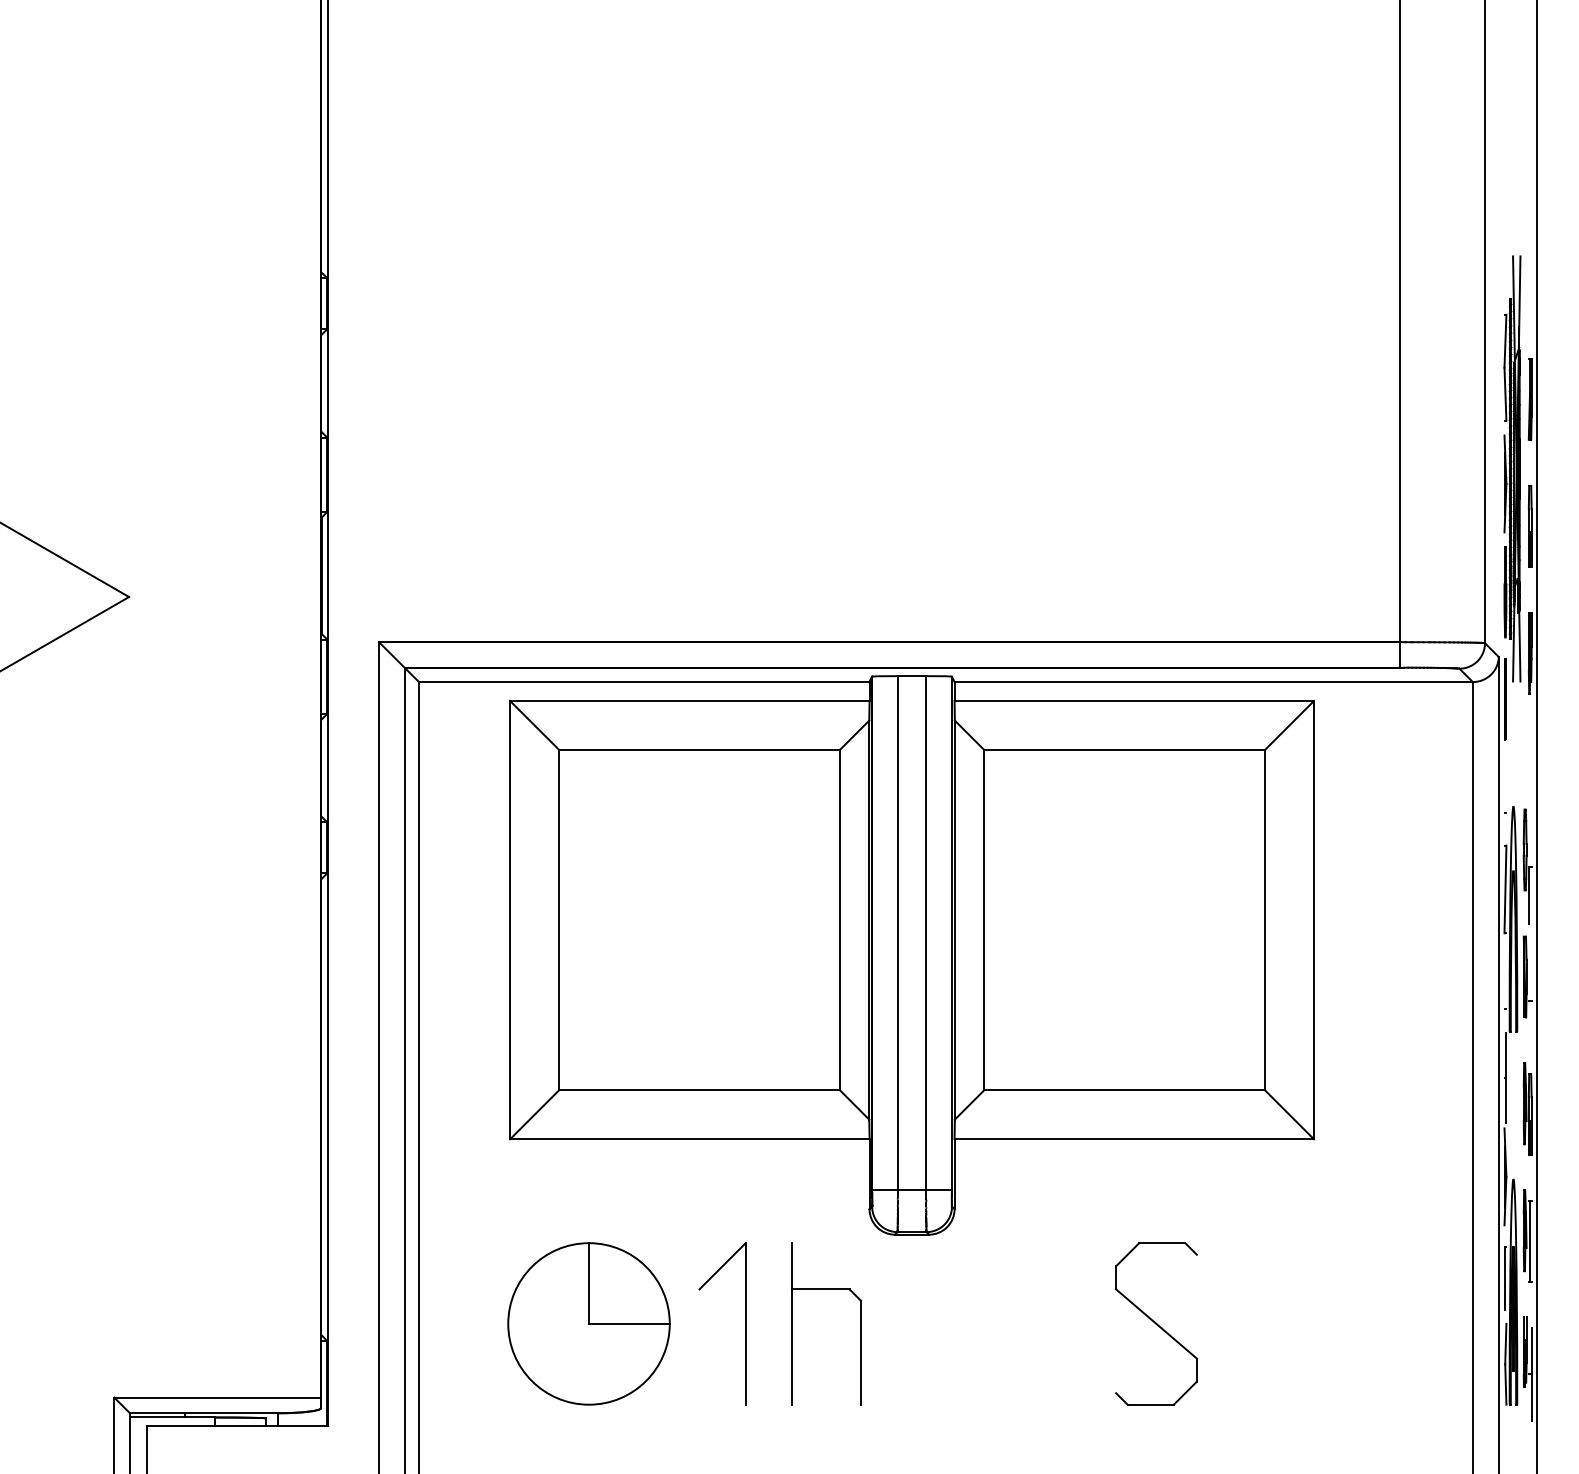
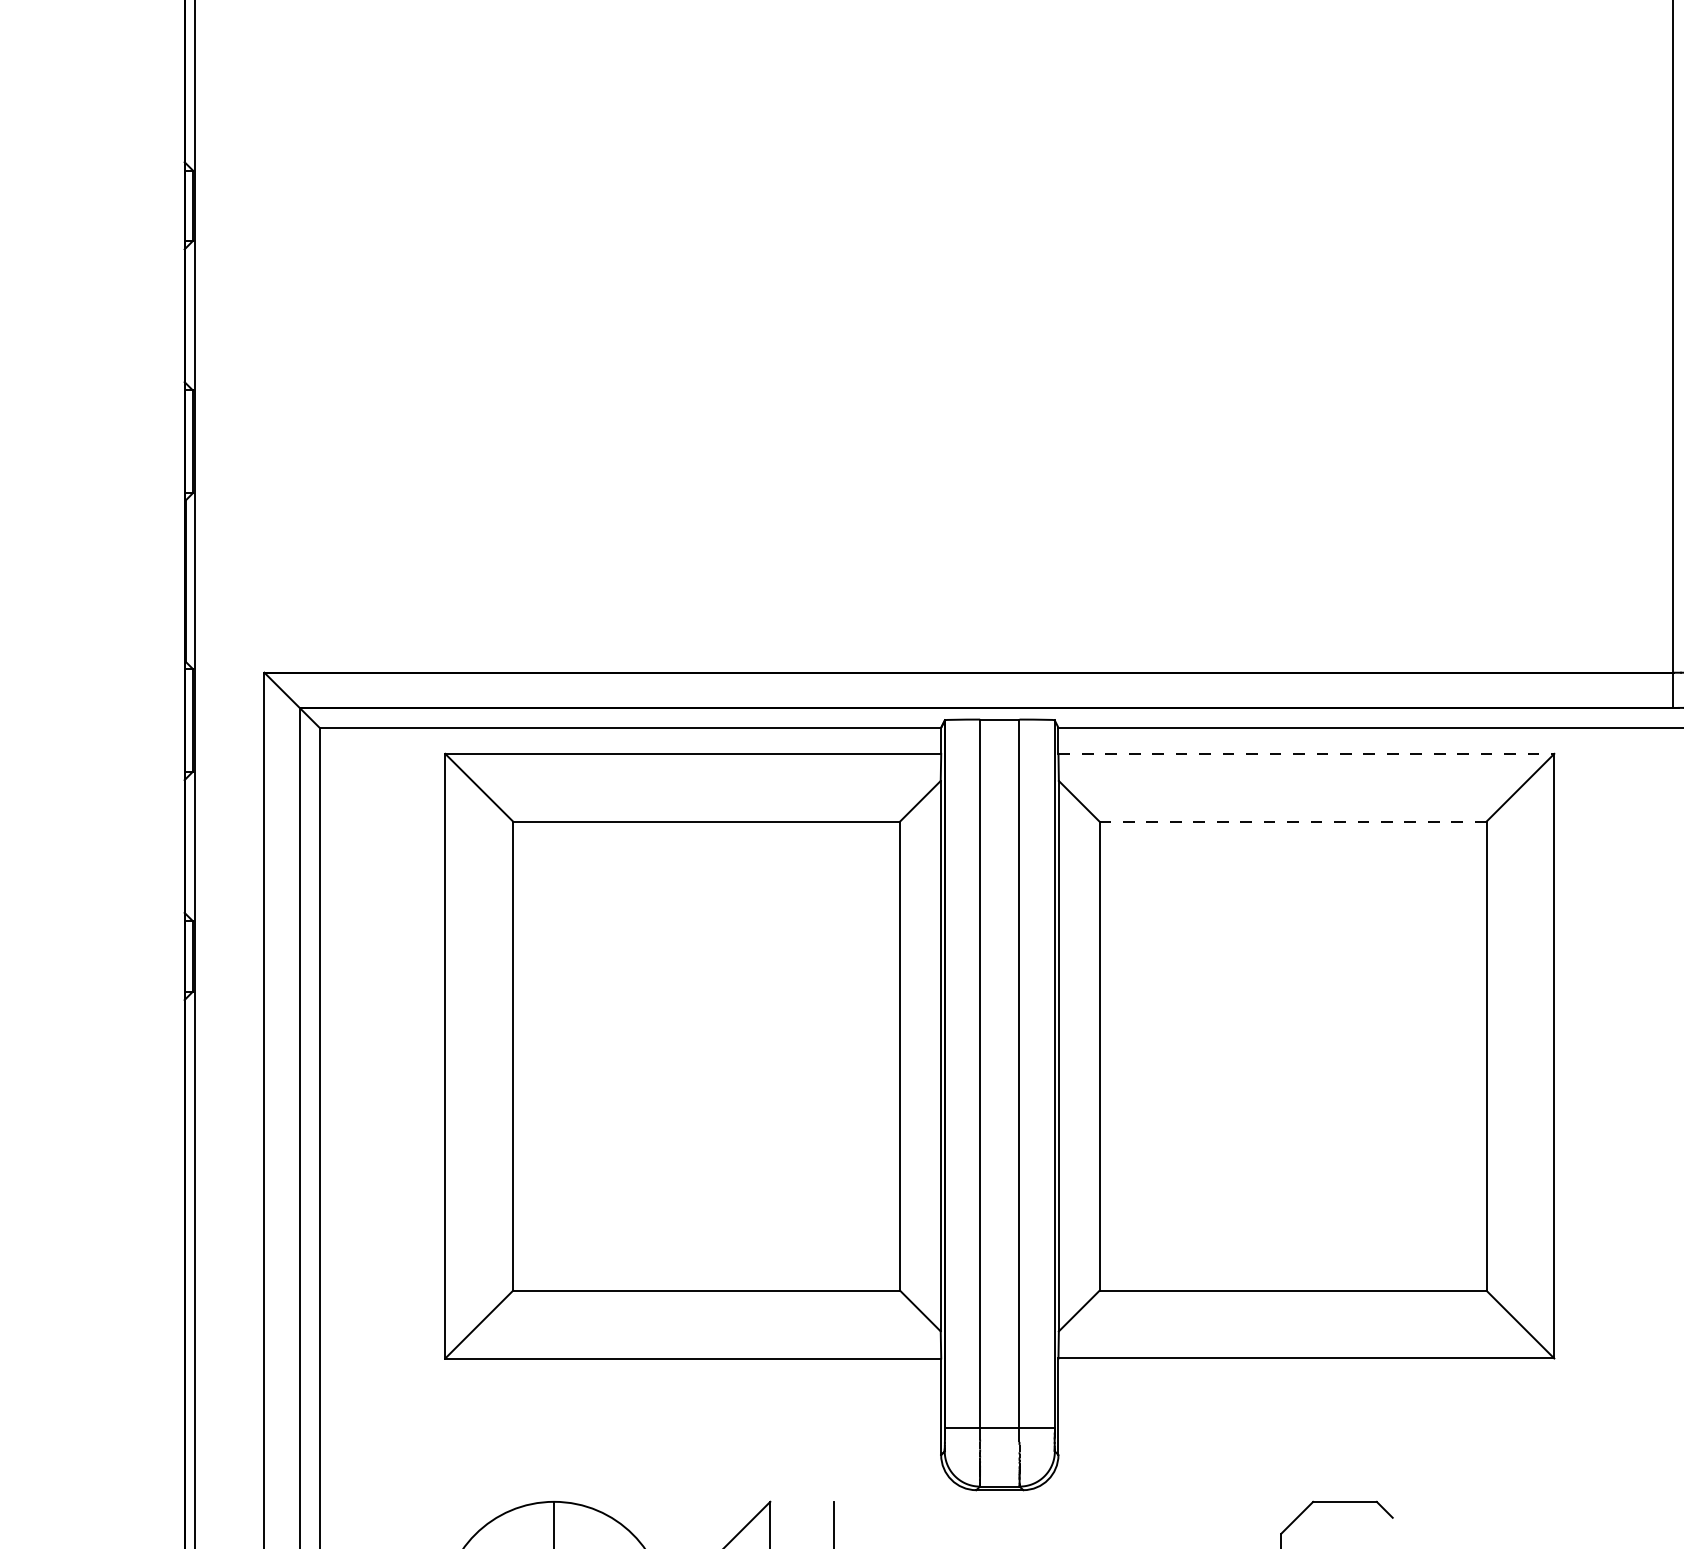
line: (1134, 701) -> (1306, 754), solid -> dashed
line: (1125, 750) -> (1294, 822), solid -> dashed

